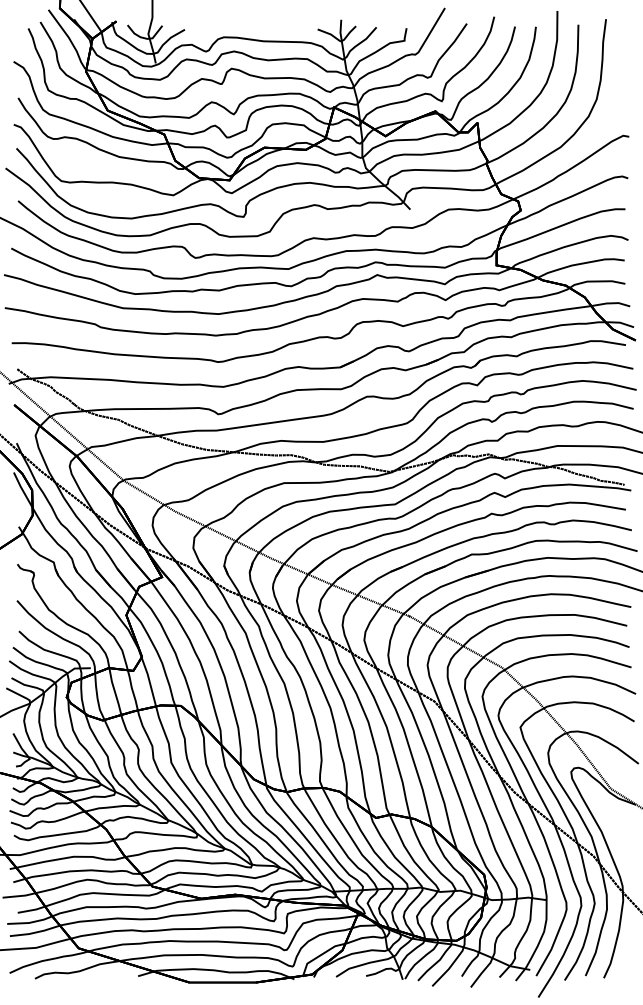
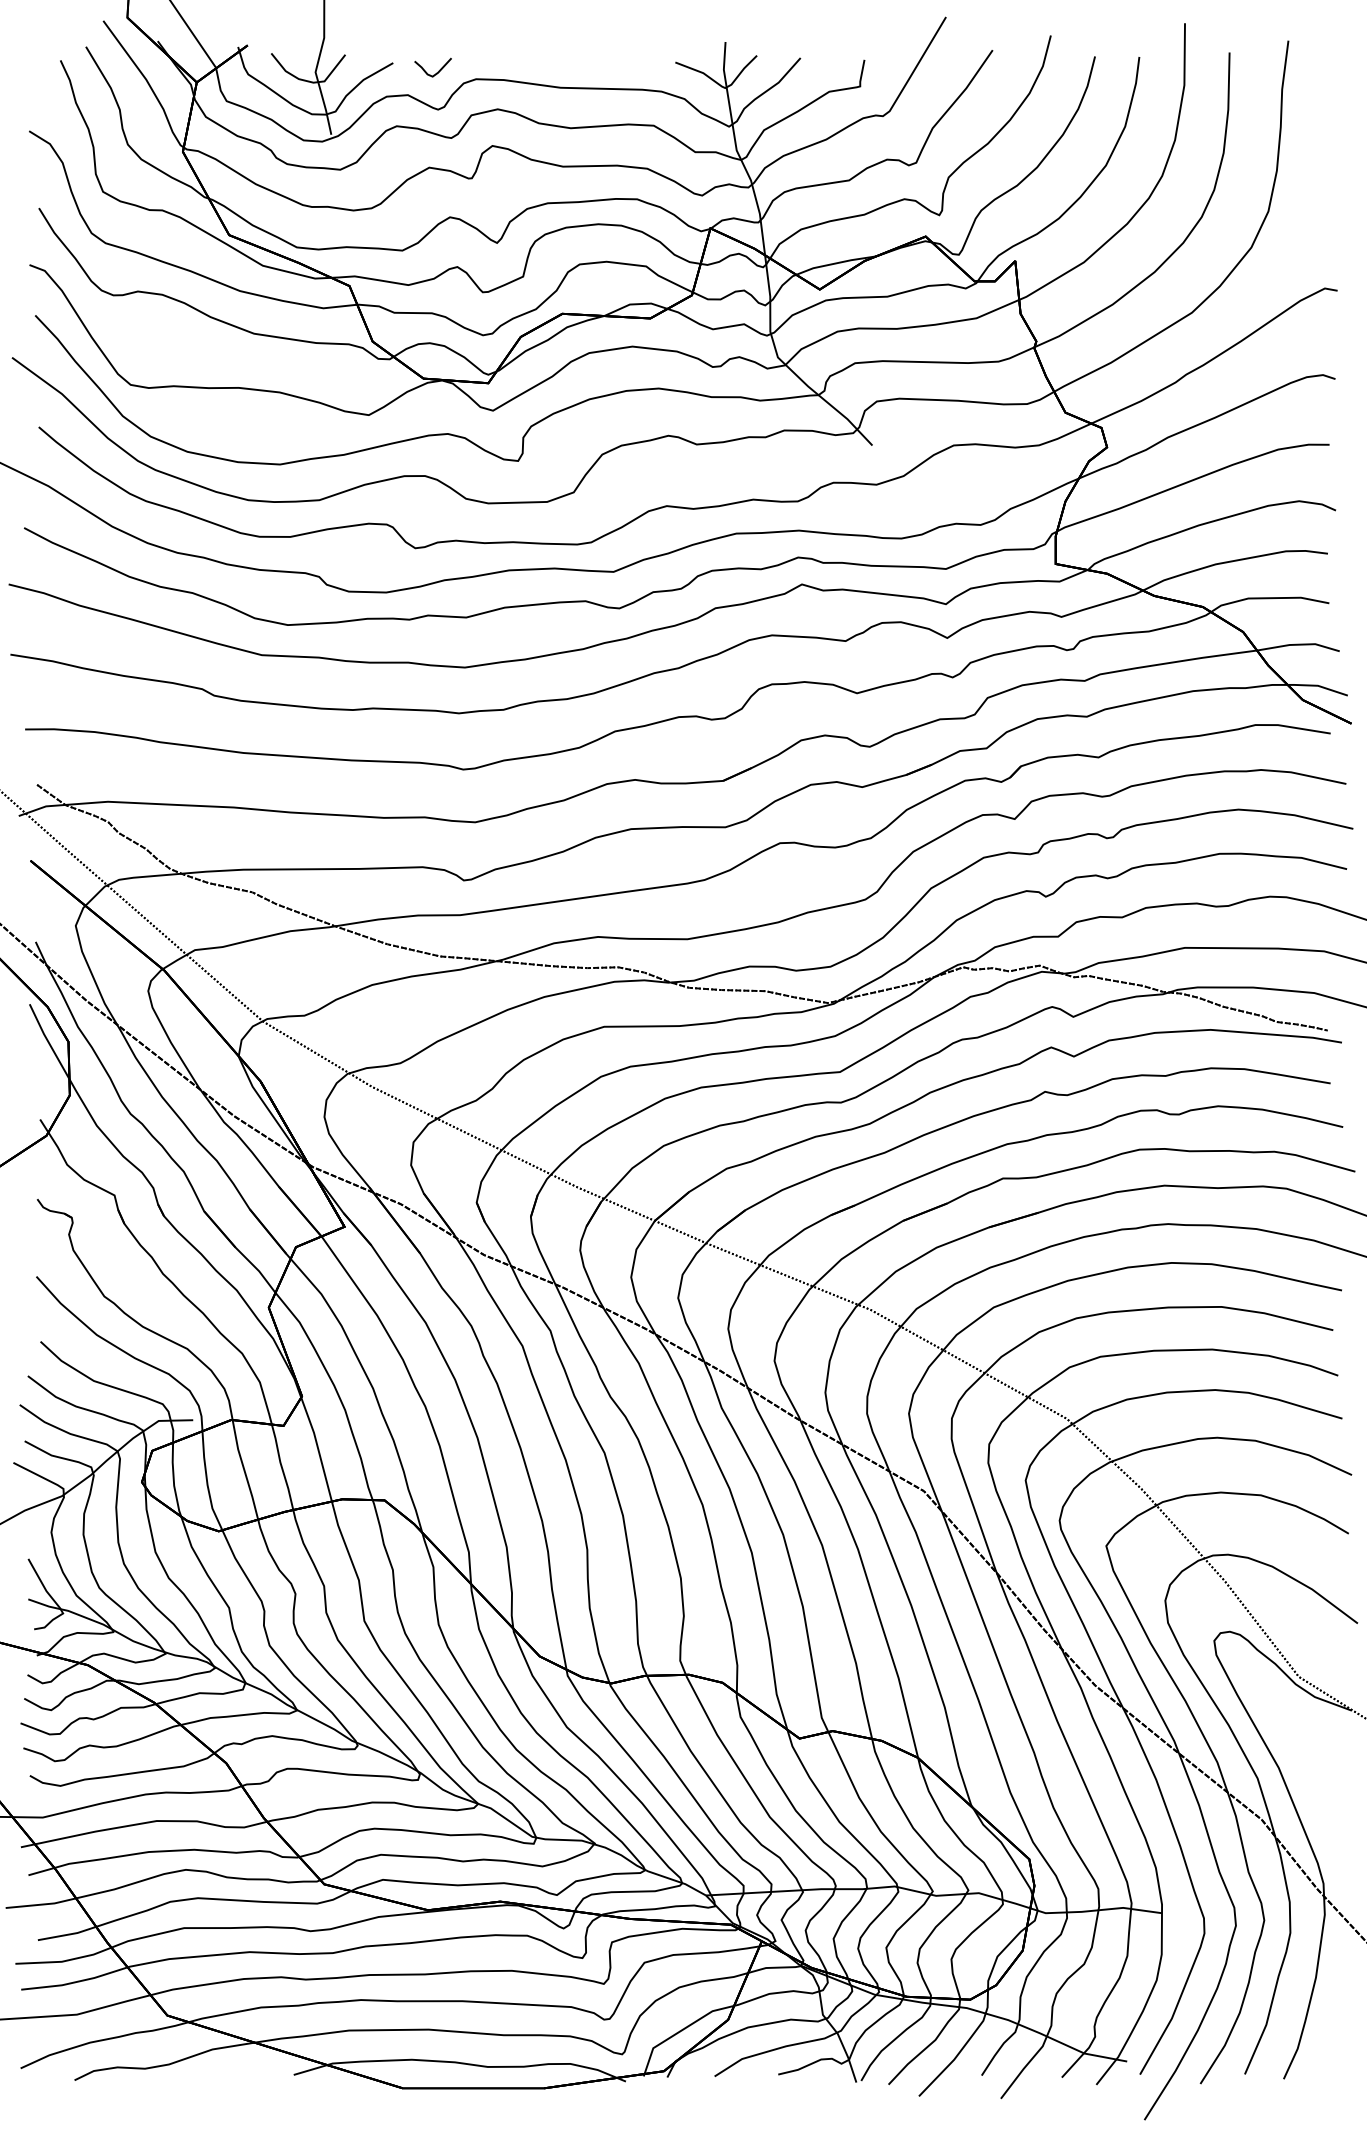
curve: (201, 33) -> (428, 71), added

